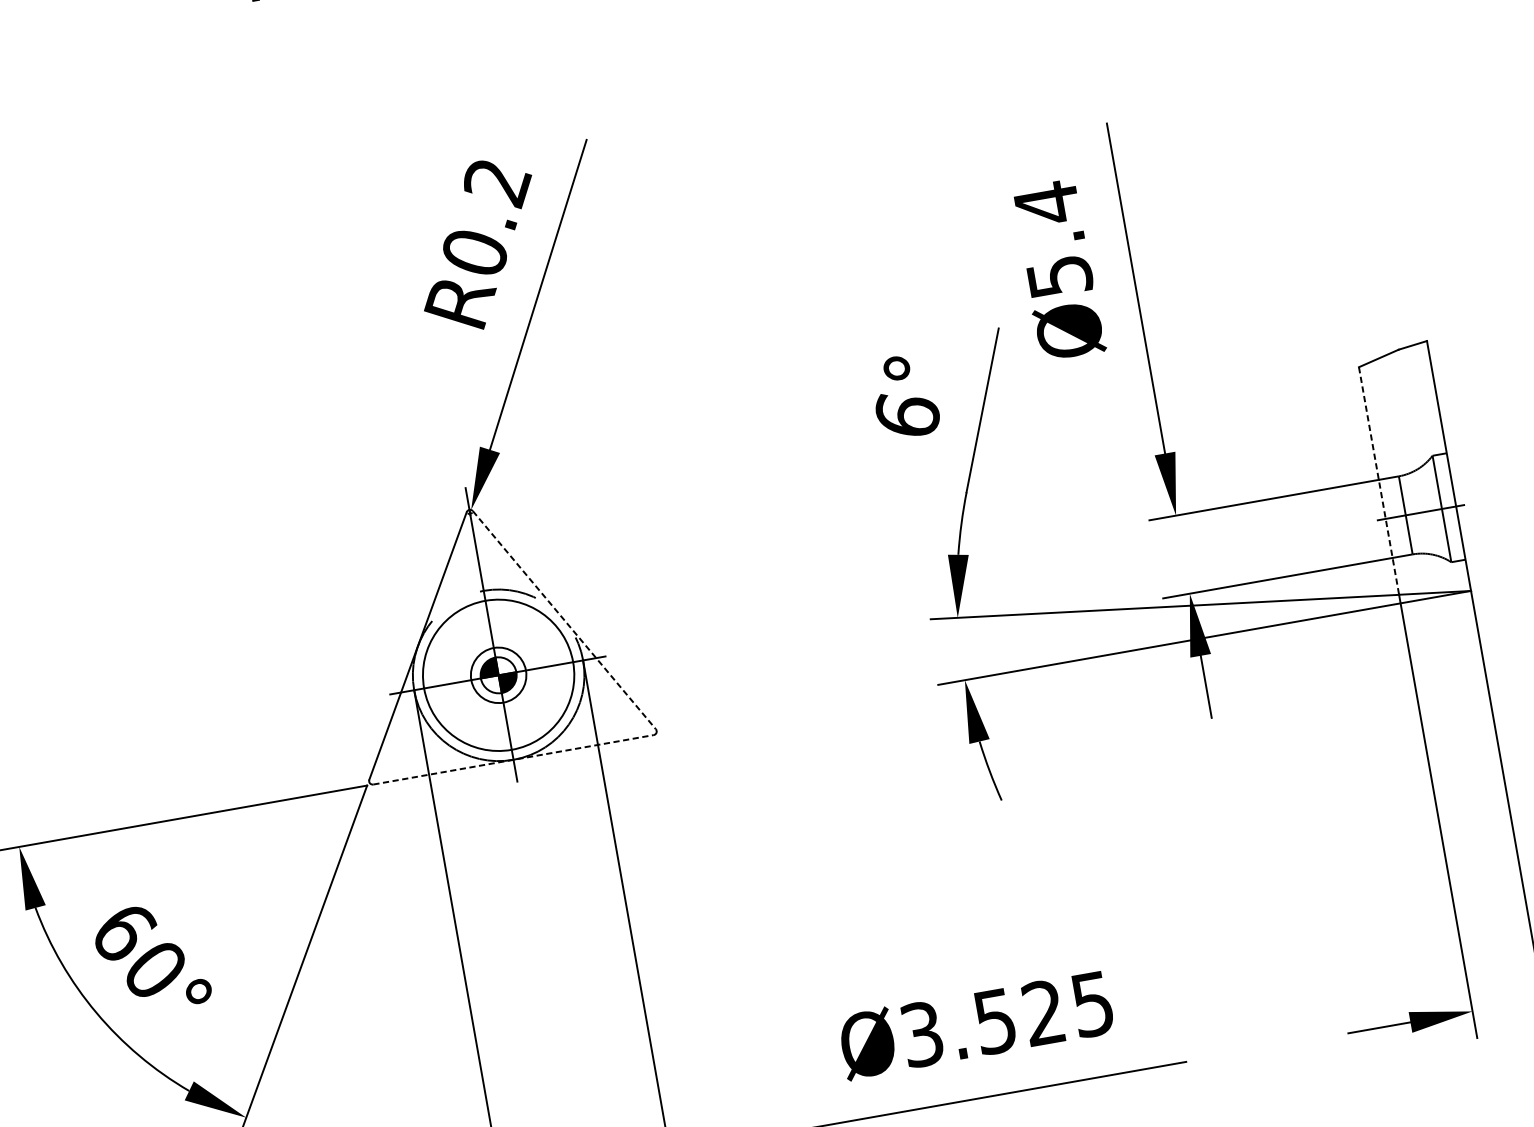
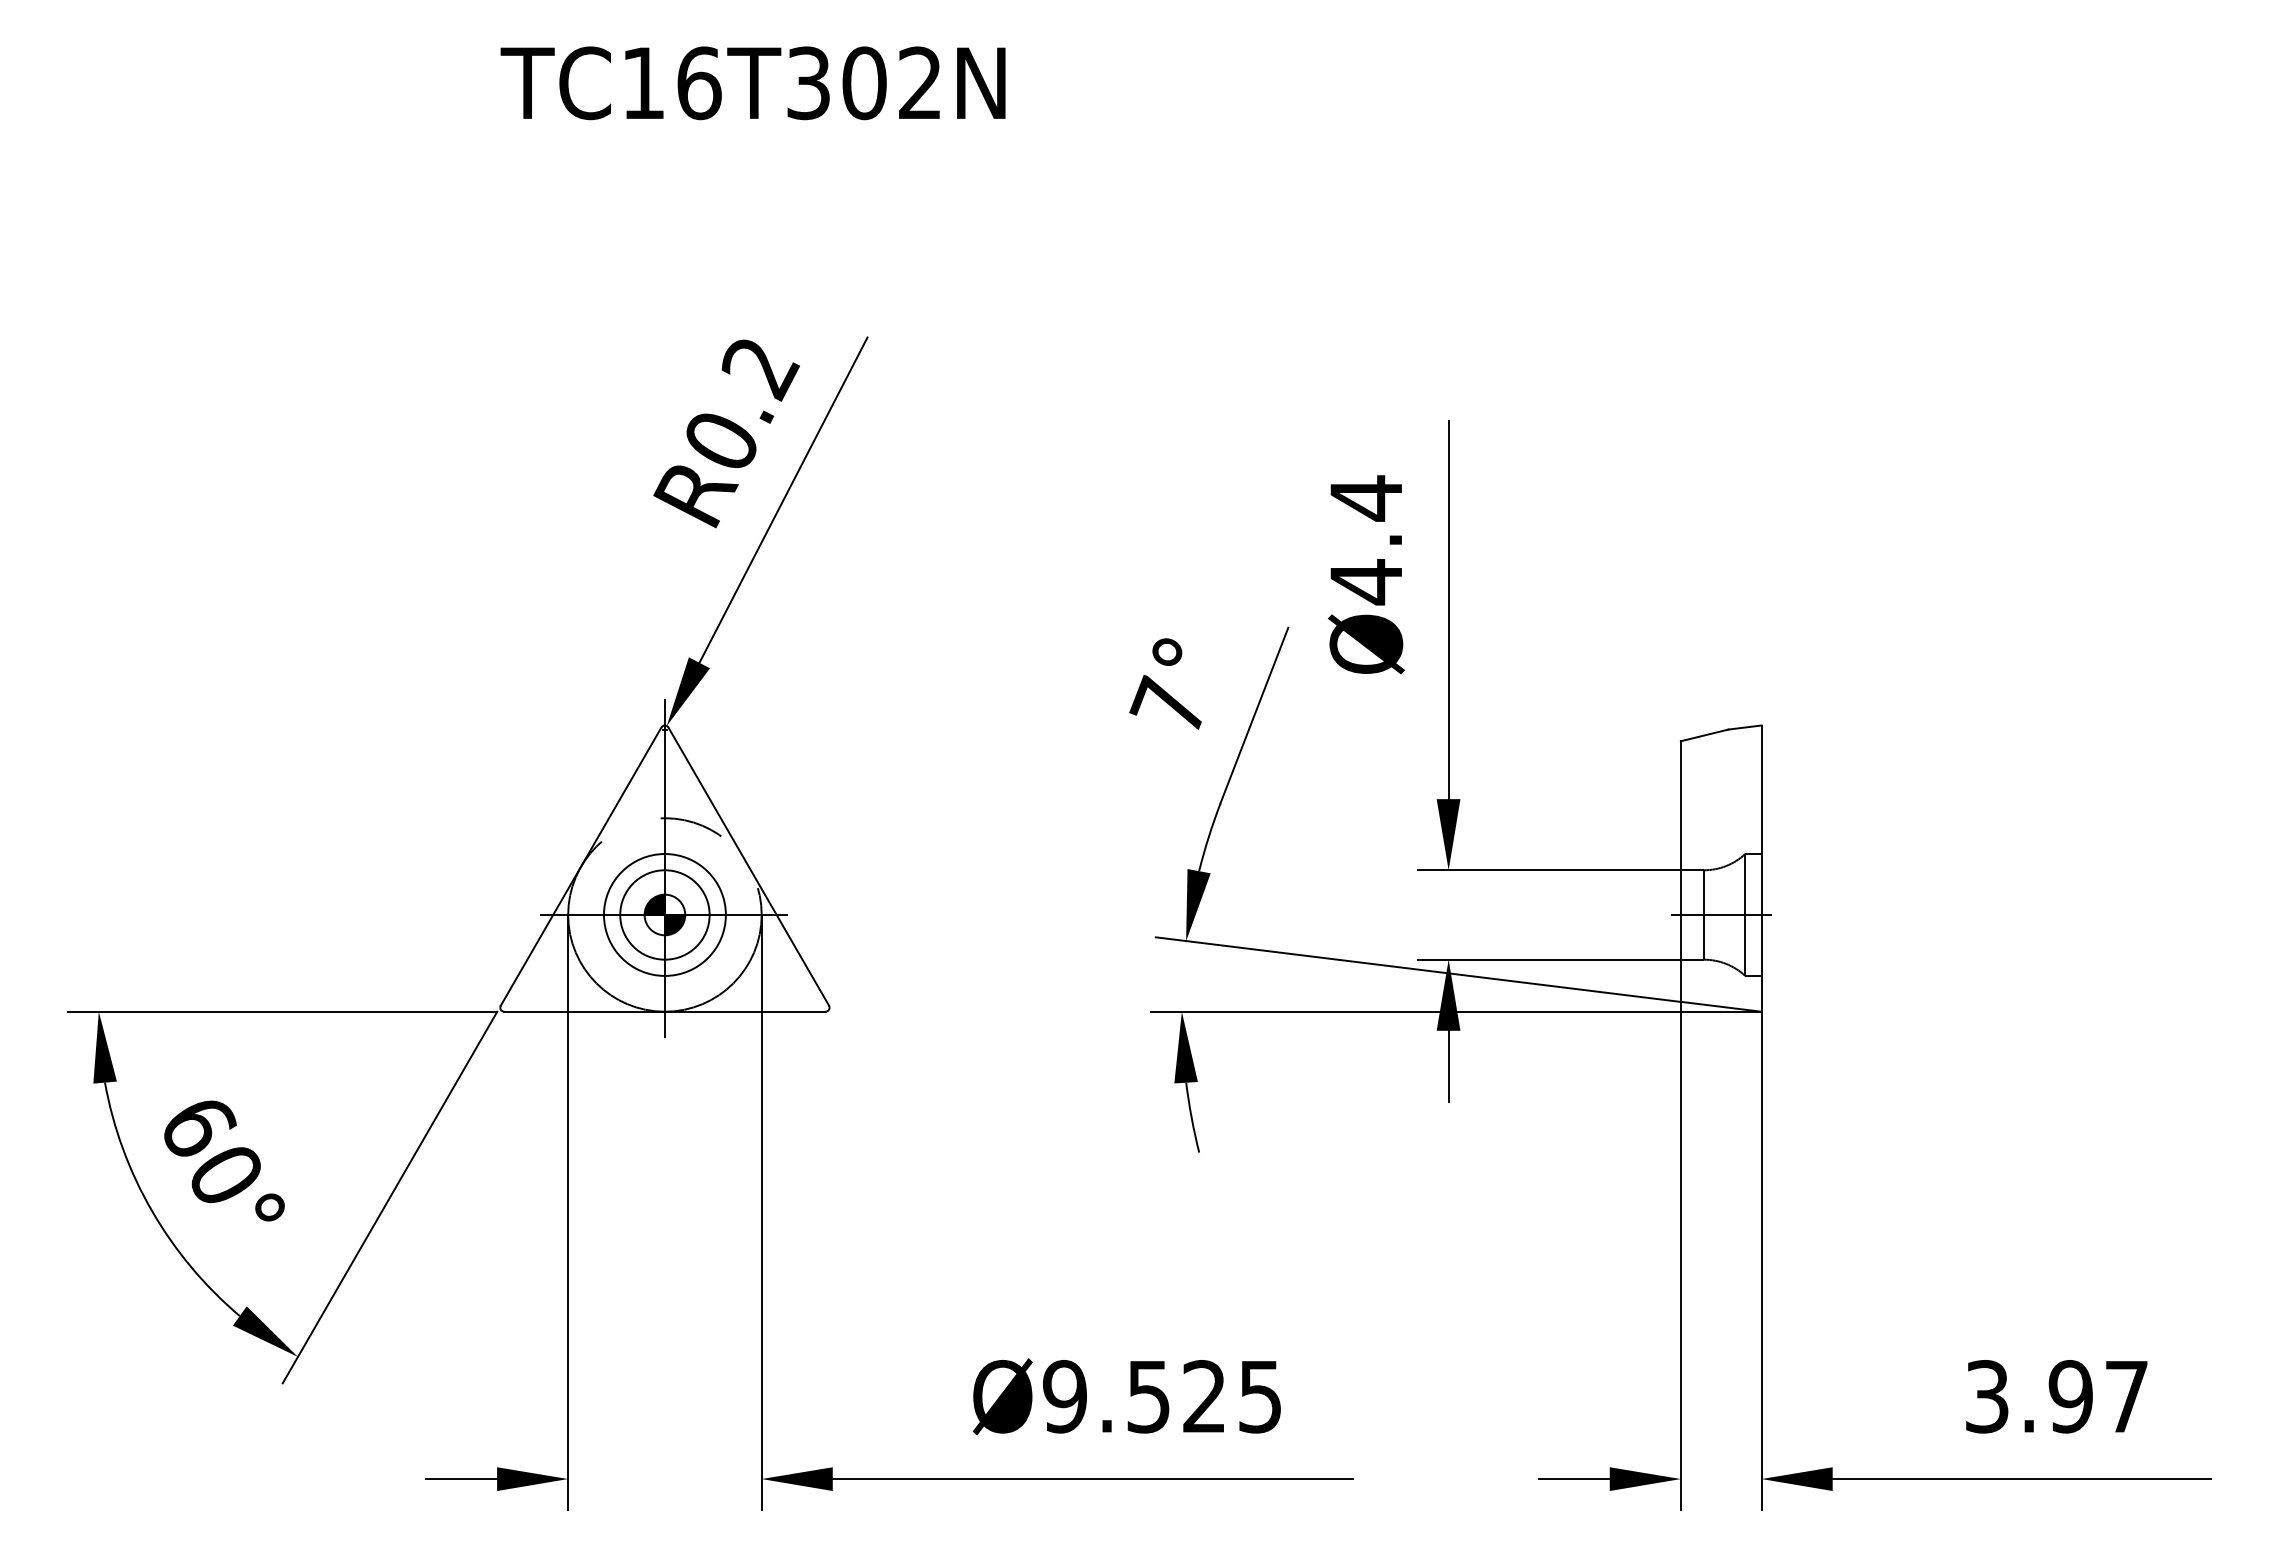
text: (1060, 277) -> (1366, 582), Ø5.4 -> Ø4.4
text: (904, 412) -> (1167, 702), 6° -> 7°
line: (1378, 481) -> (1680, 872), dashed -> solid
line: (564, 620) -> (748, 866), dashed -> solid
circle: (498, 674) -> (664, 914), size x0.71
circle: (498, 674) -> (664, 914), size x1.43
line: (513, 759) -> (664, 1011), dashed -> solid
text: (921, 1034) -> (1064, 1396), Ø3.525 -> Ø9.525

